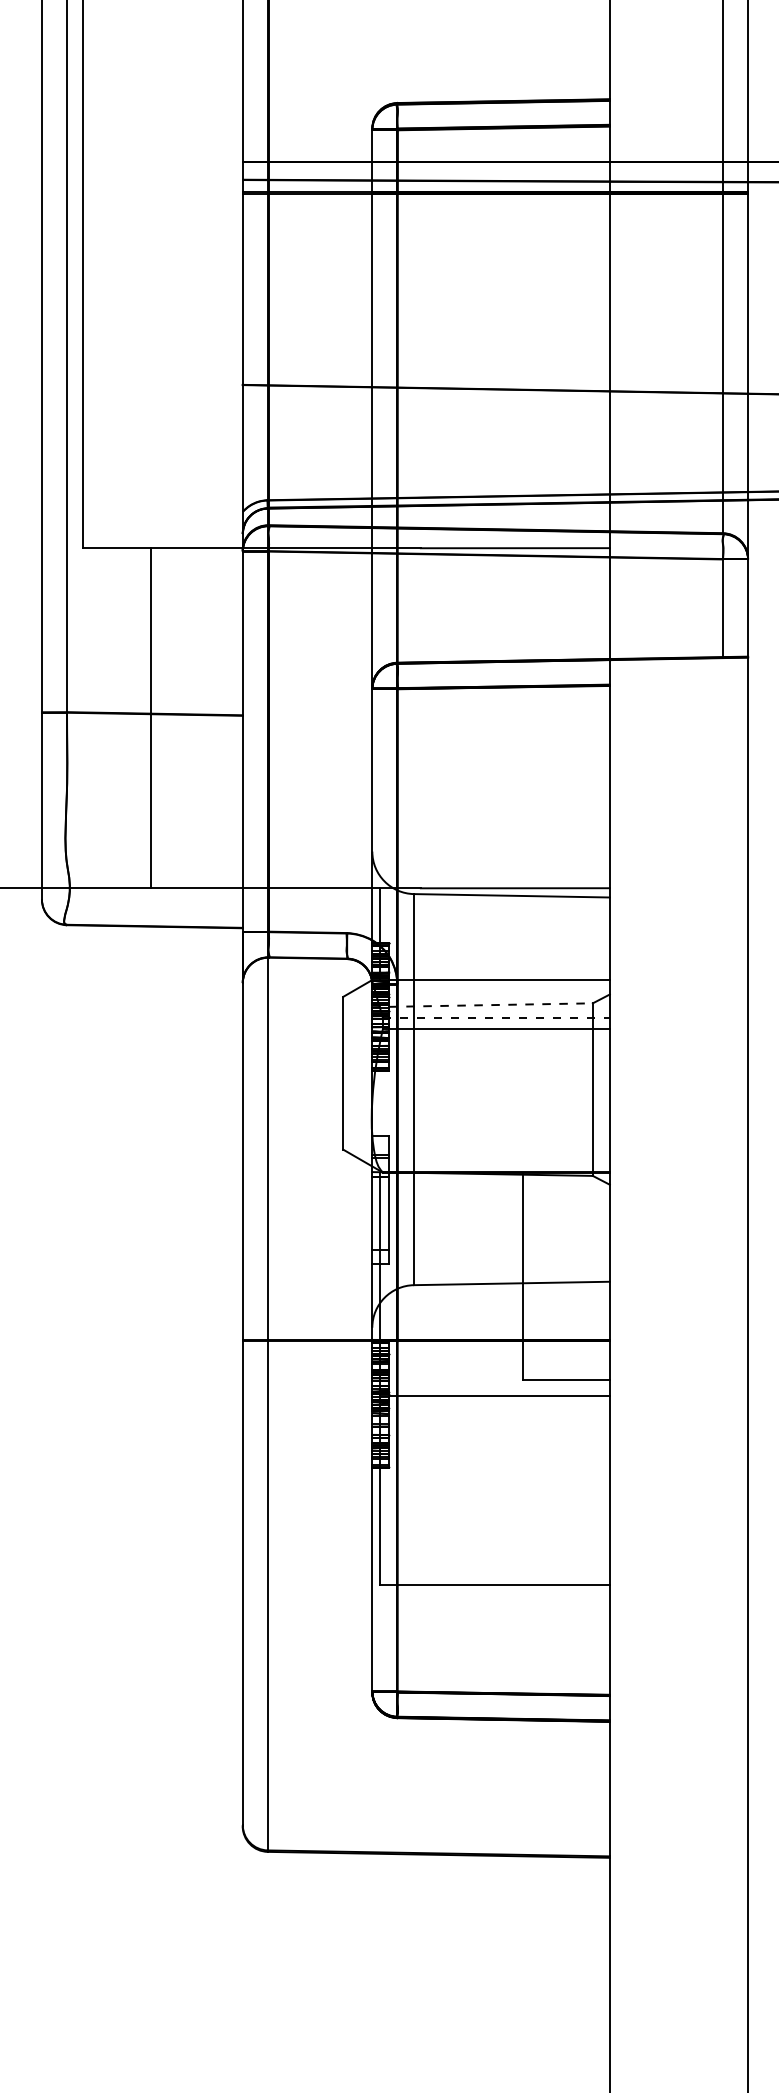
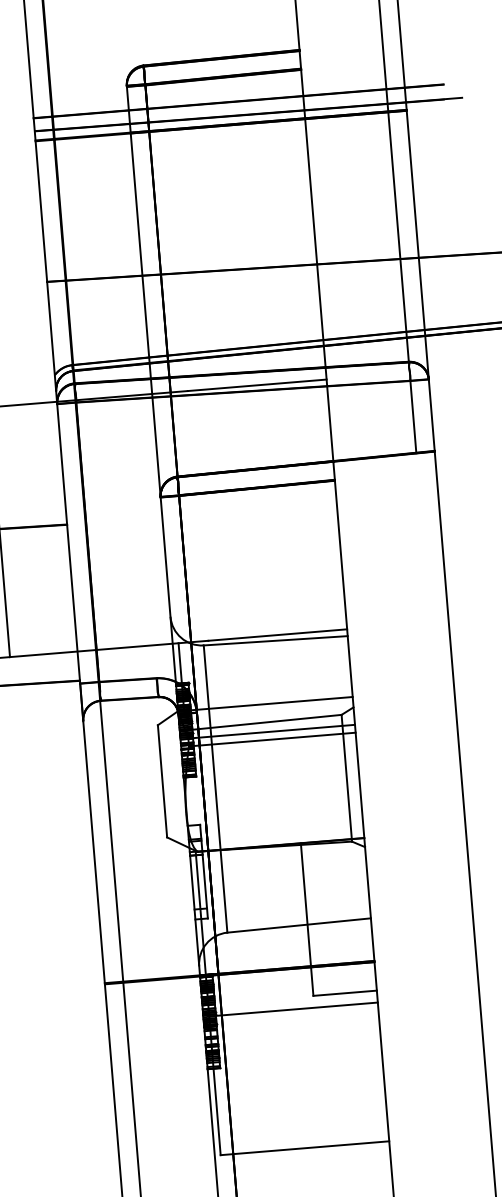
line: (483, 1005) -> (261, 723), dashed -> solid
line: (496, 1018) -> (271, 731), dashed -> solid

